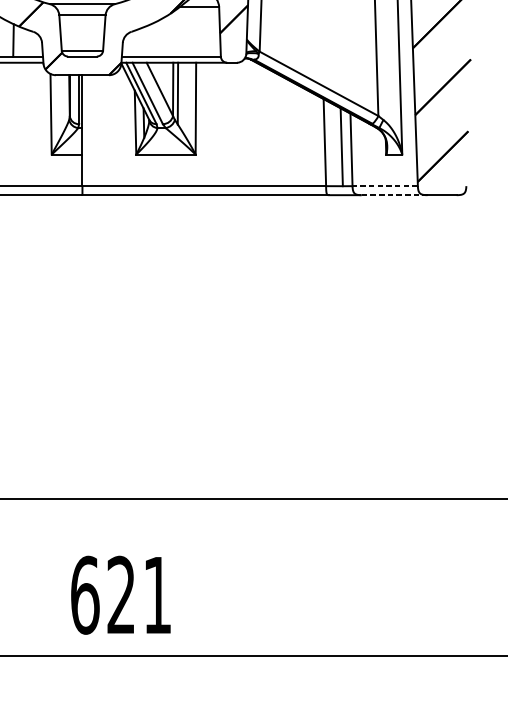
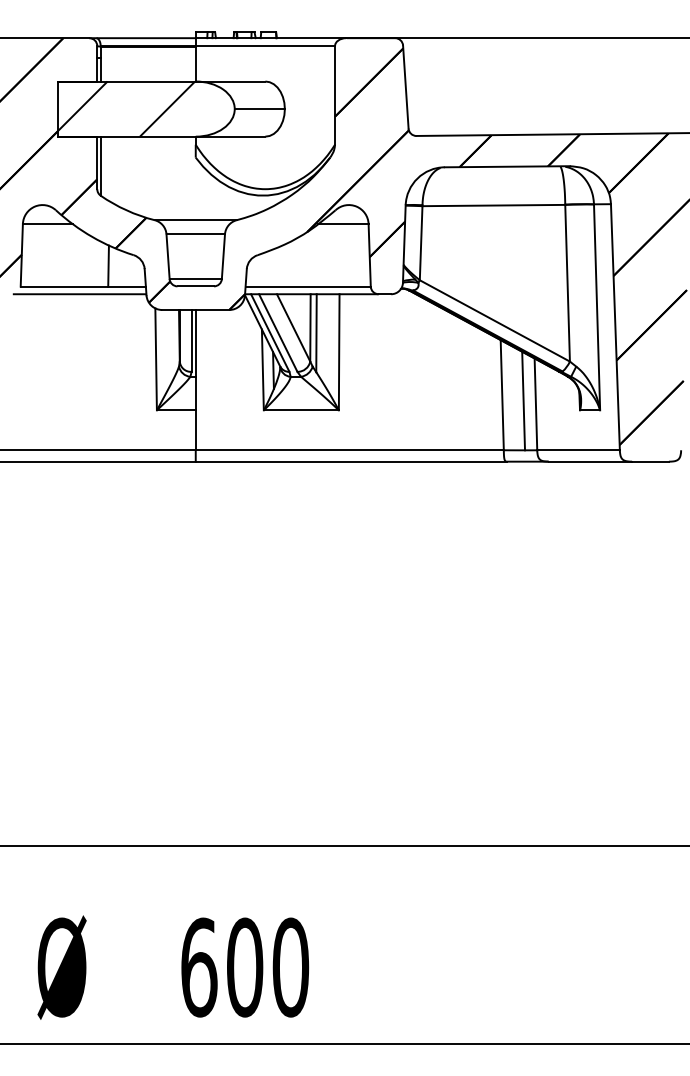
line: (385, 186) -> (578, 450), dashed -> solid
line: (394, 195) -> (590, 461), dashed -> solid
text: (139, 595) -> (268, 967), 621 -> 600

